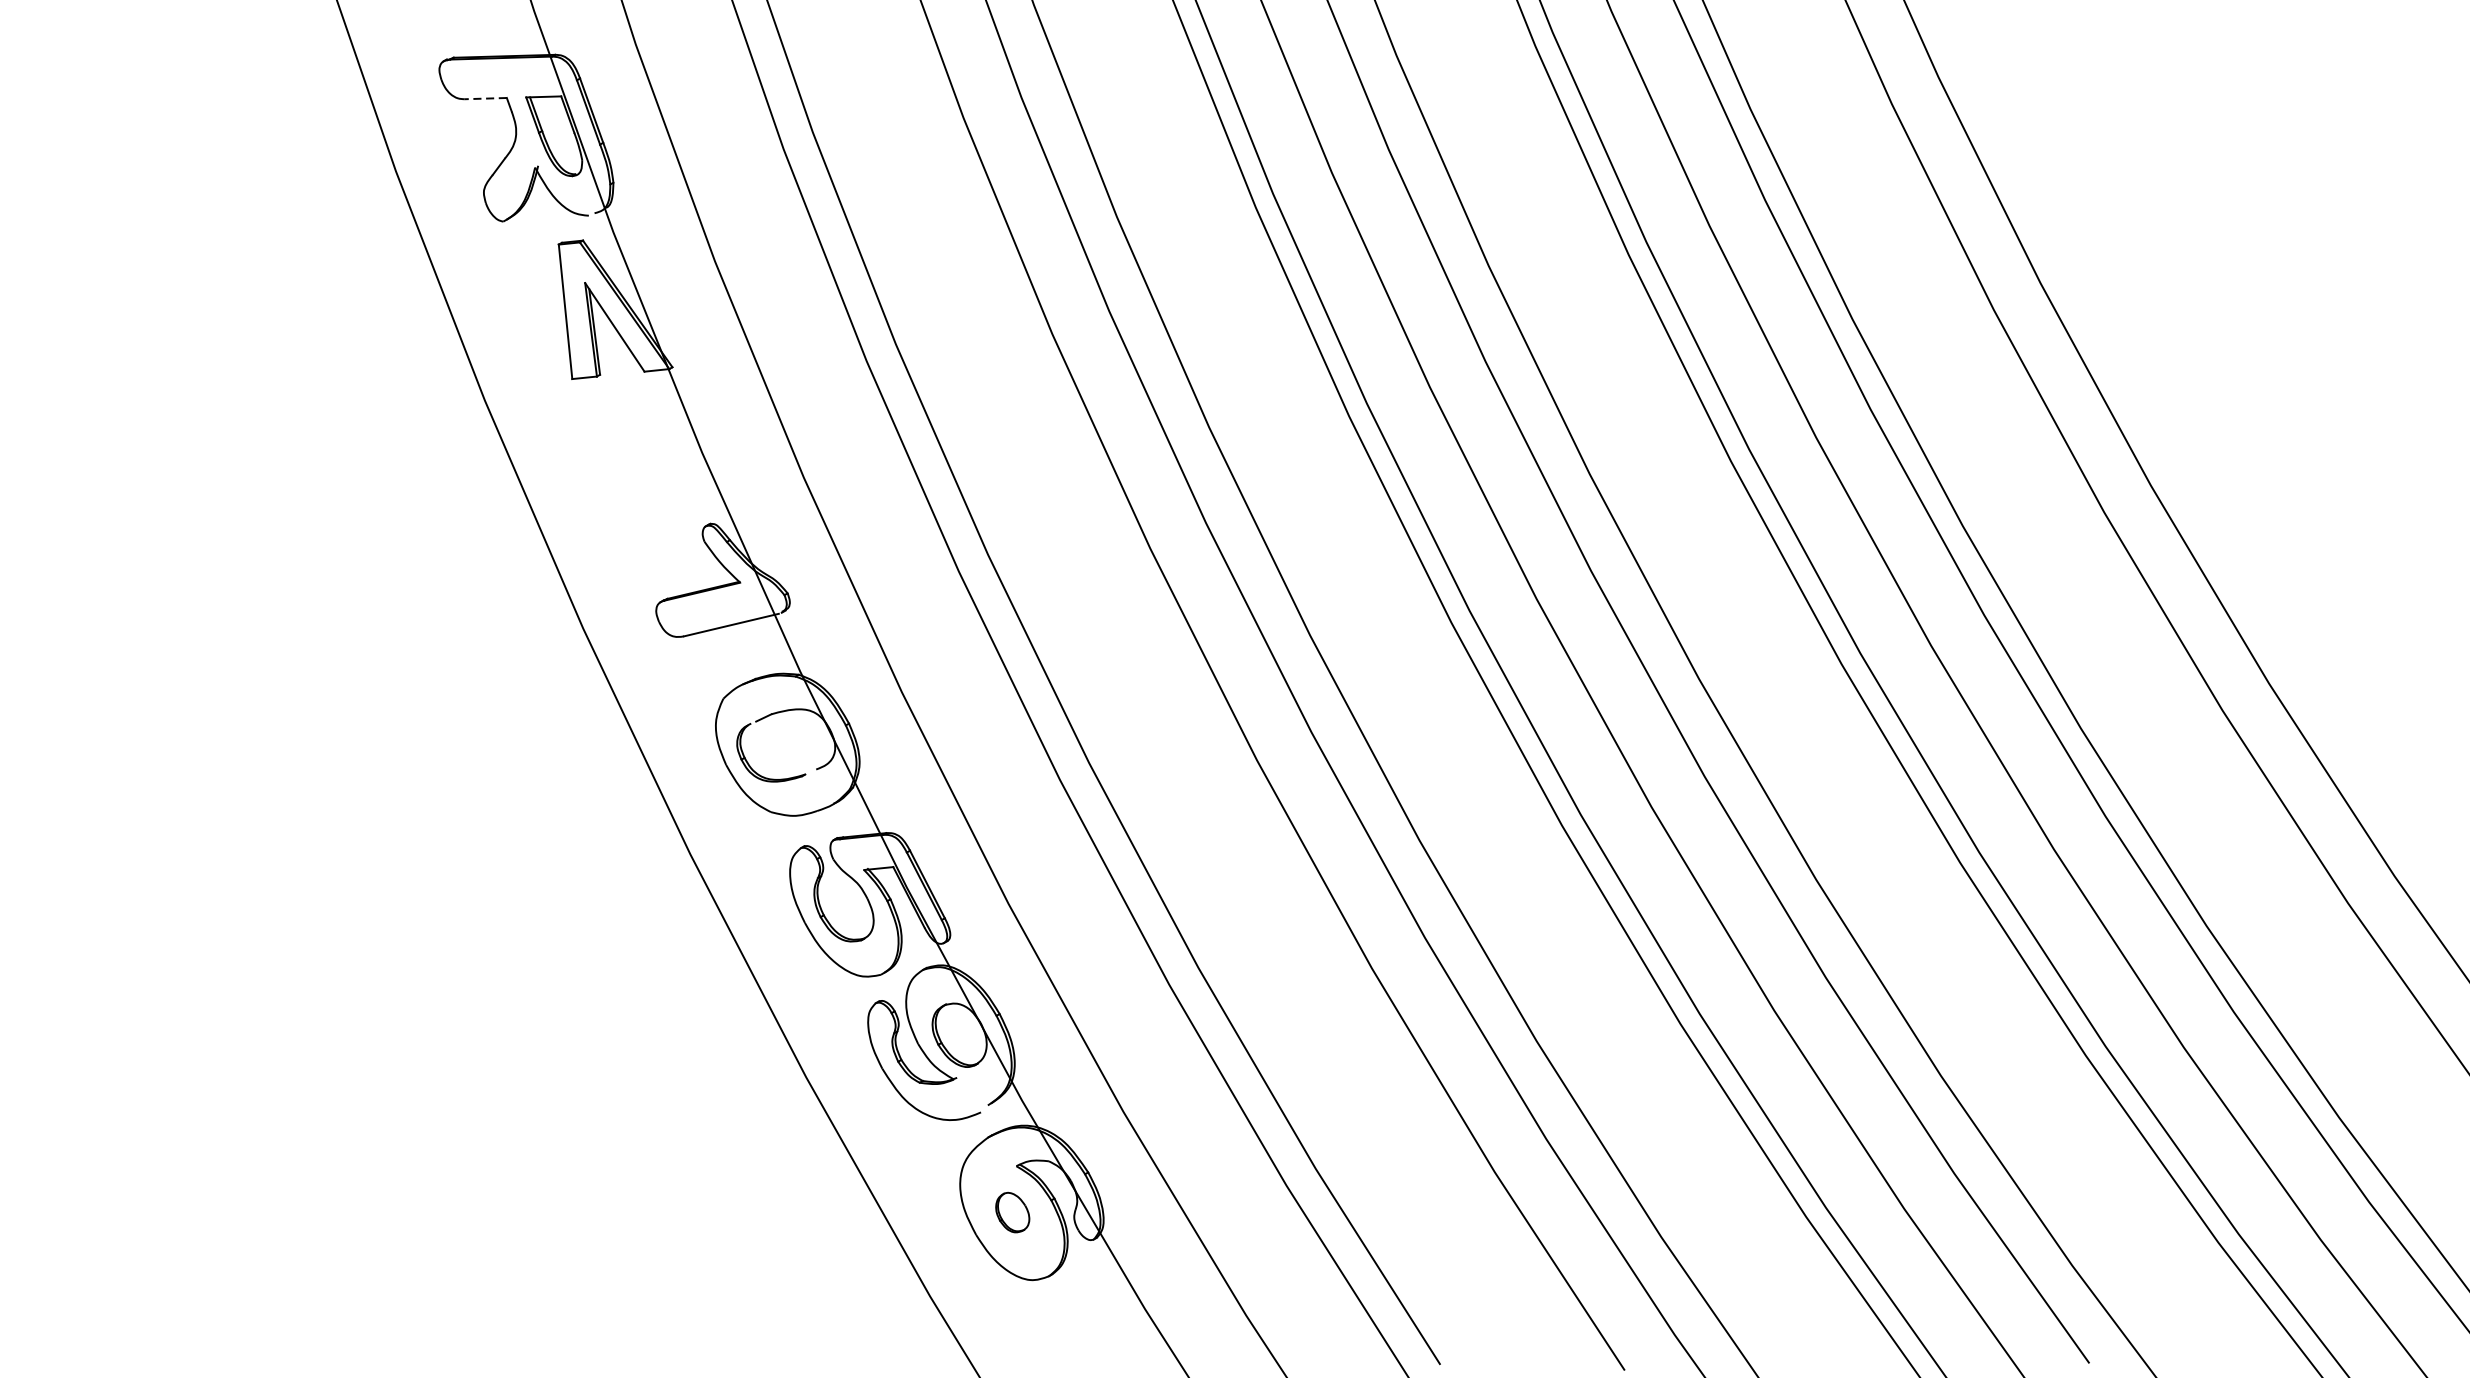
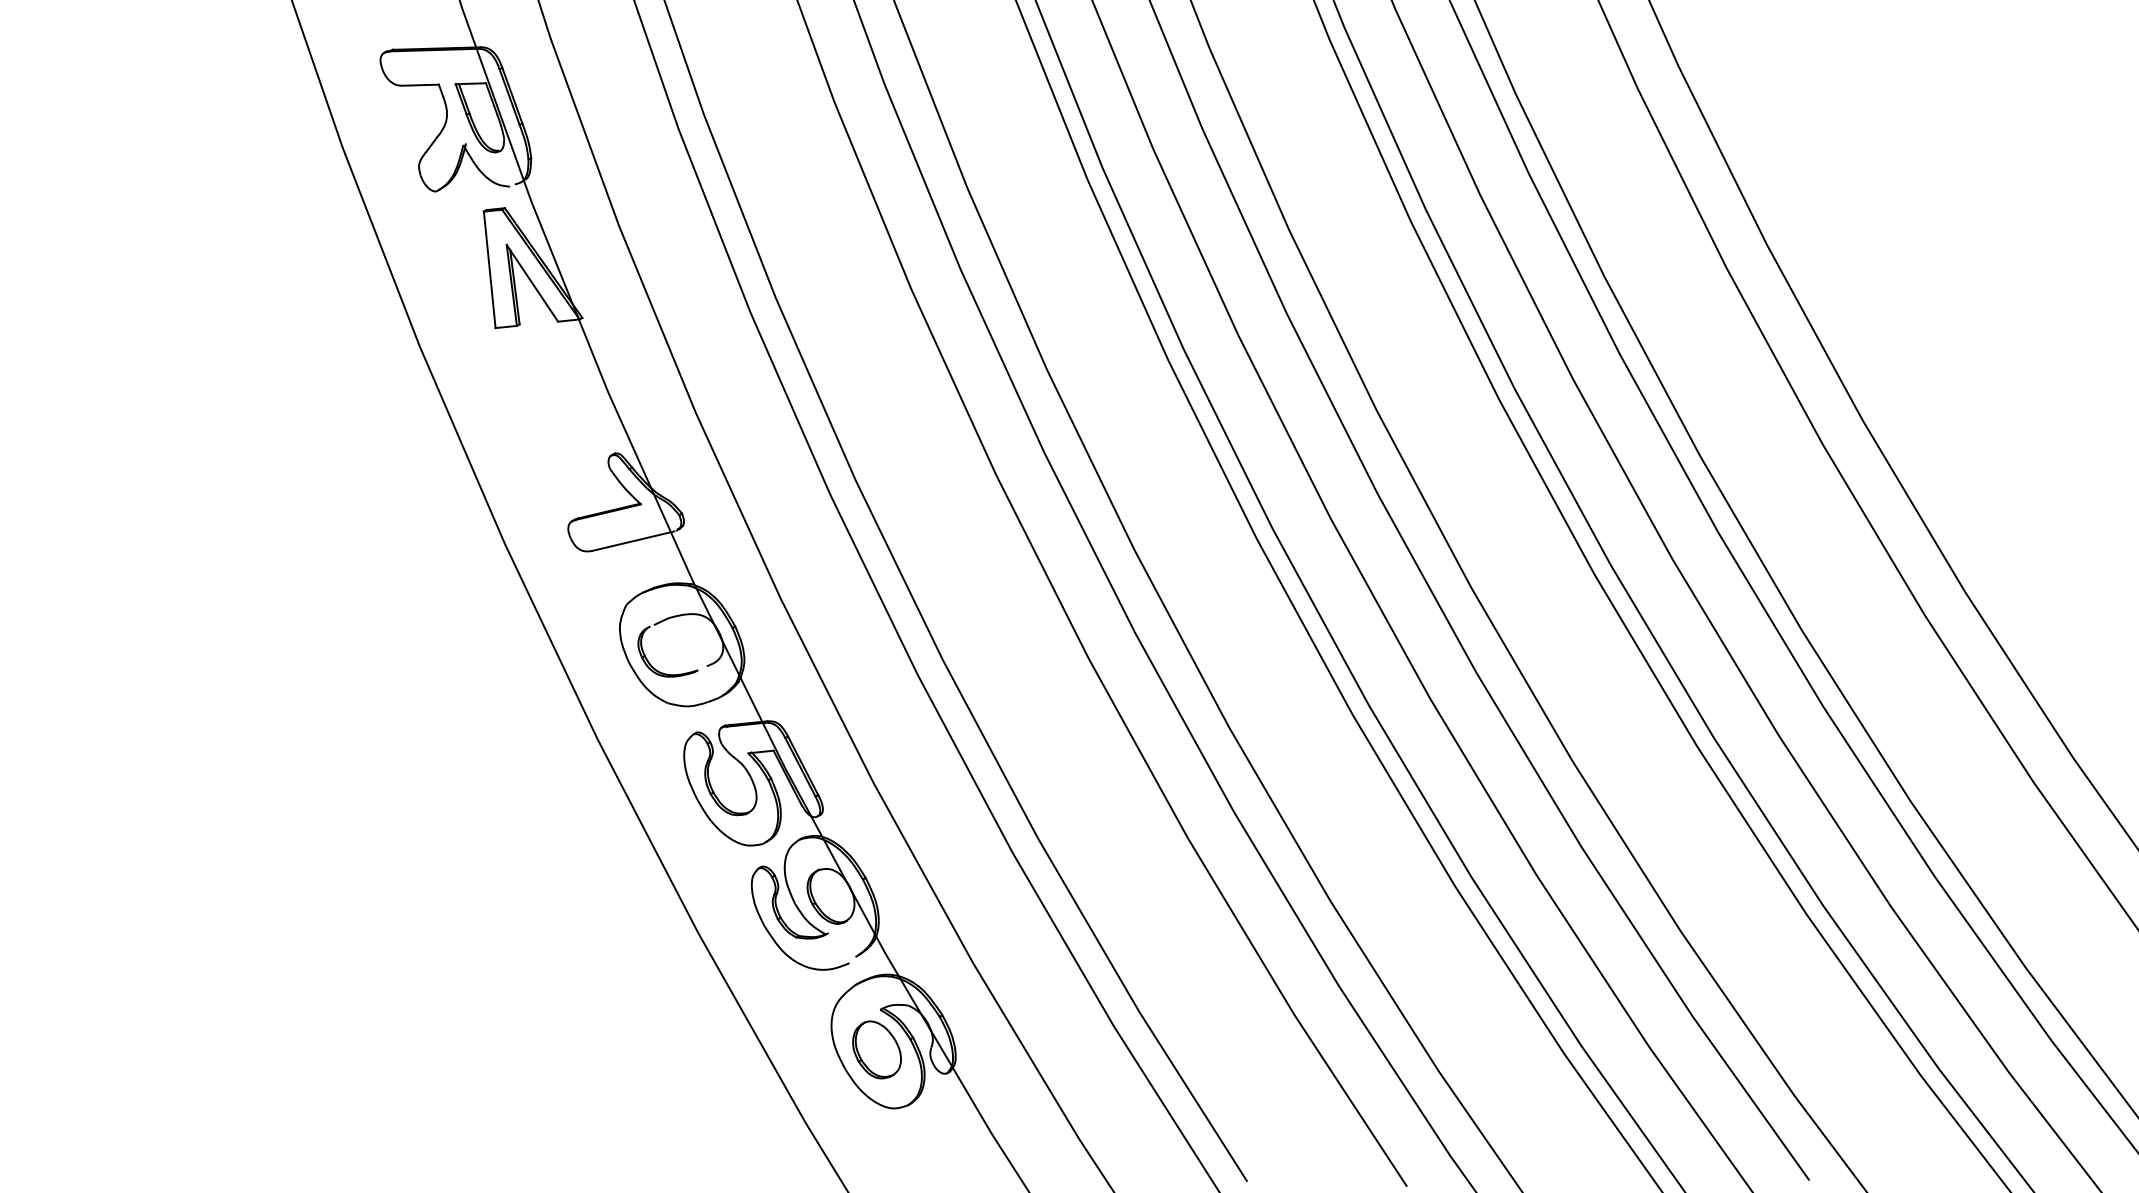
line: (485, 98) -> (420, 85), dashed -> solid
part: (1012, 1212) -> (876, 1049), size x1.67

